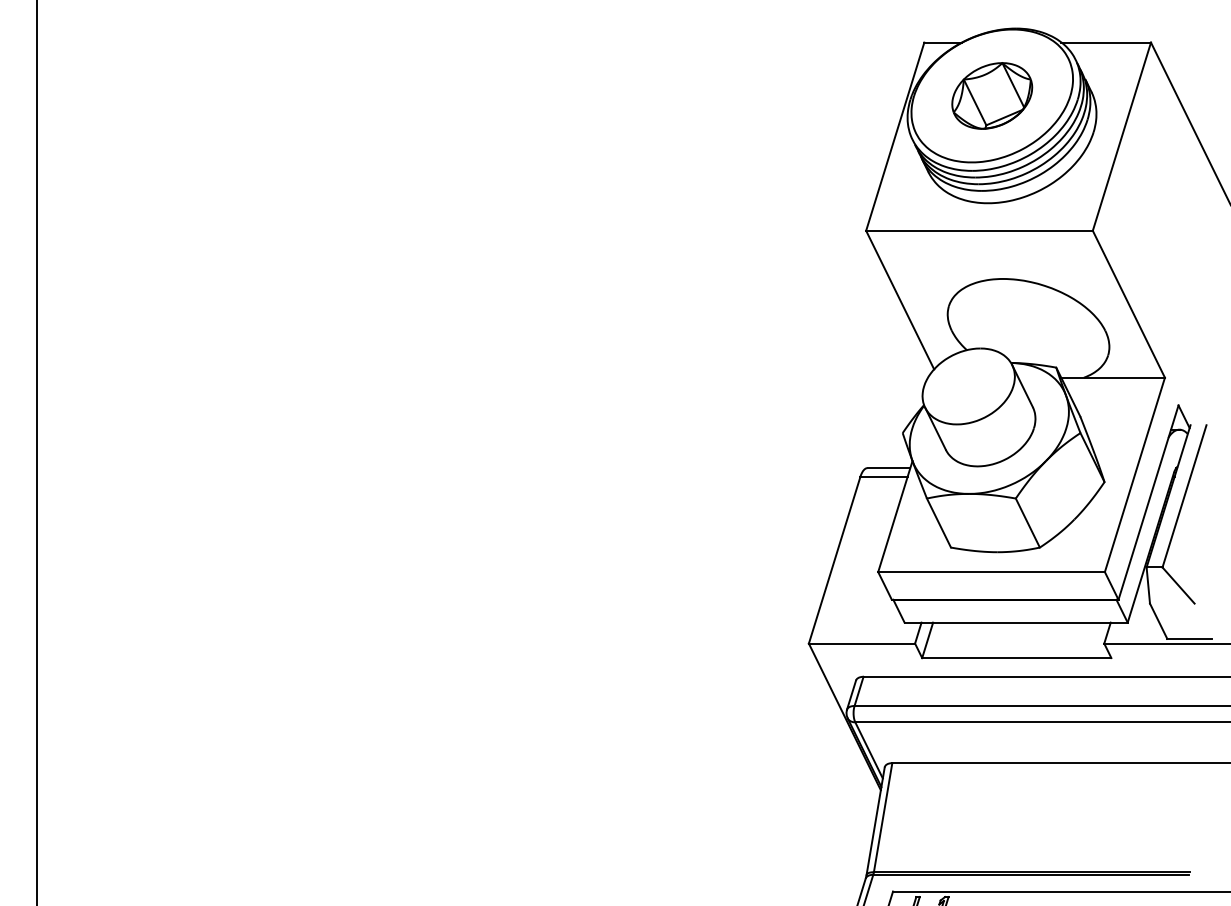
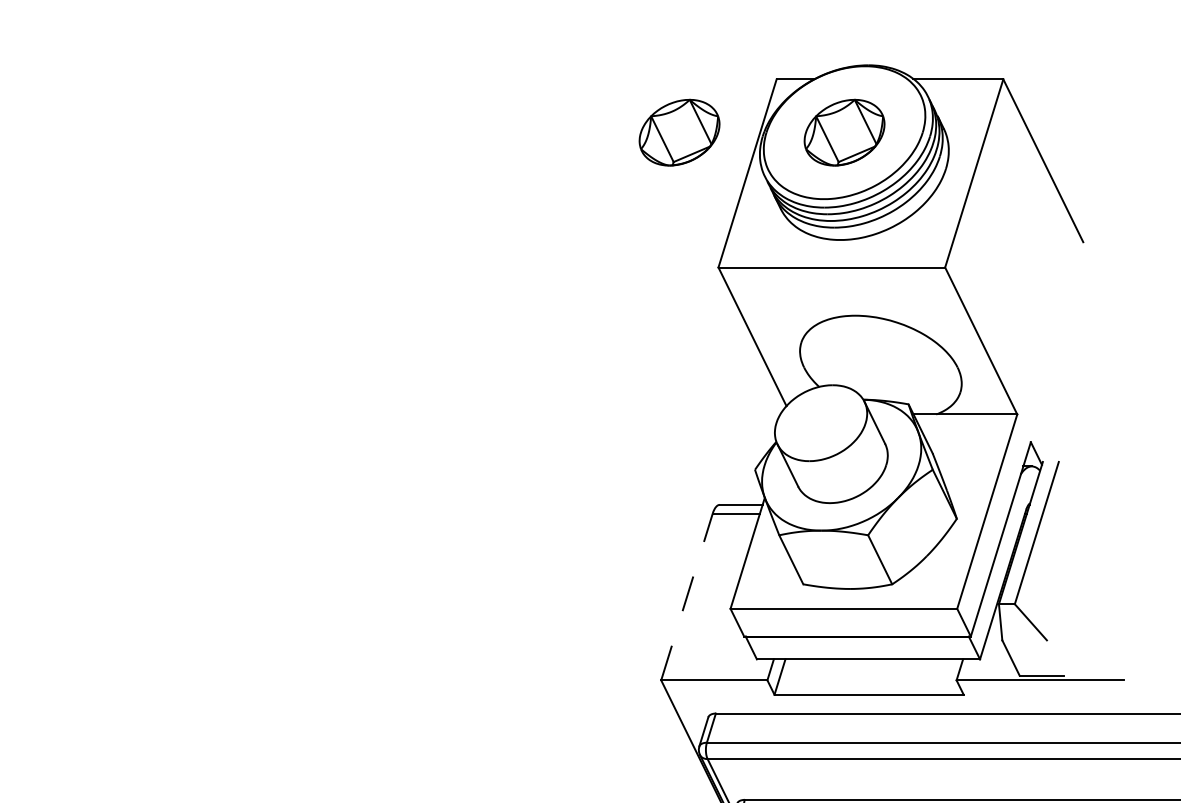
part: (827, 95) -> (679, 132), added
line: (834, 559) -> (686, 596), solid -> dashed

